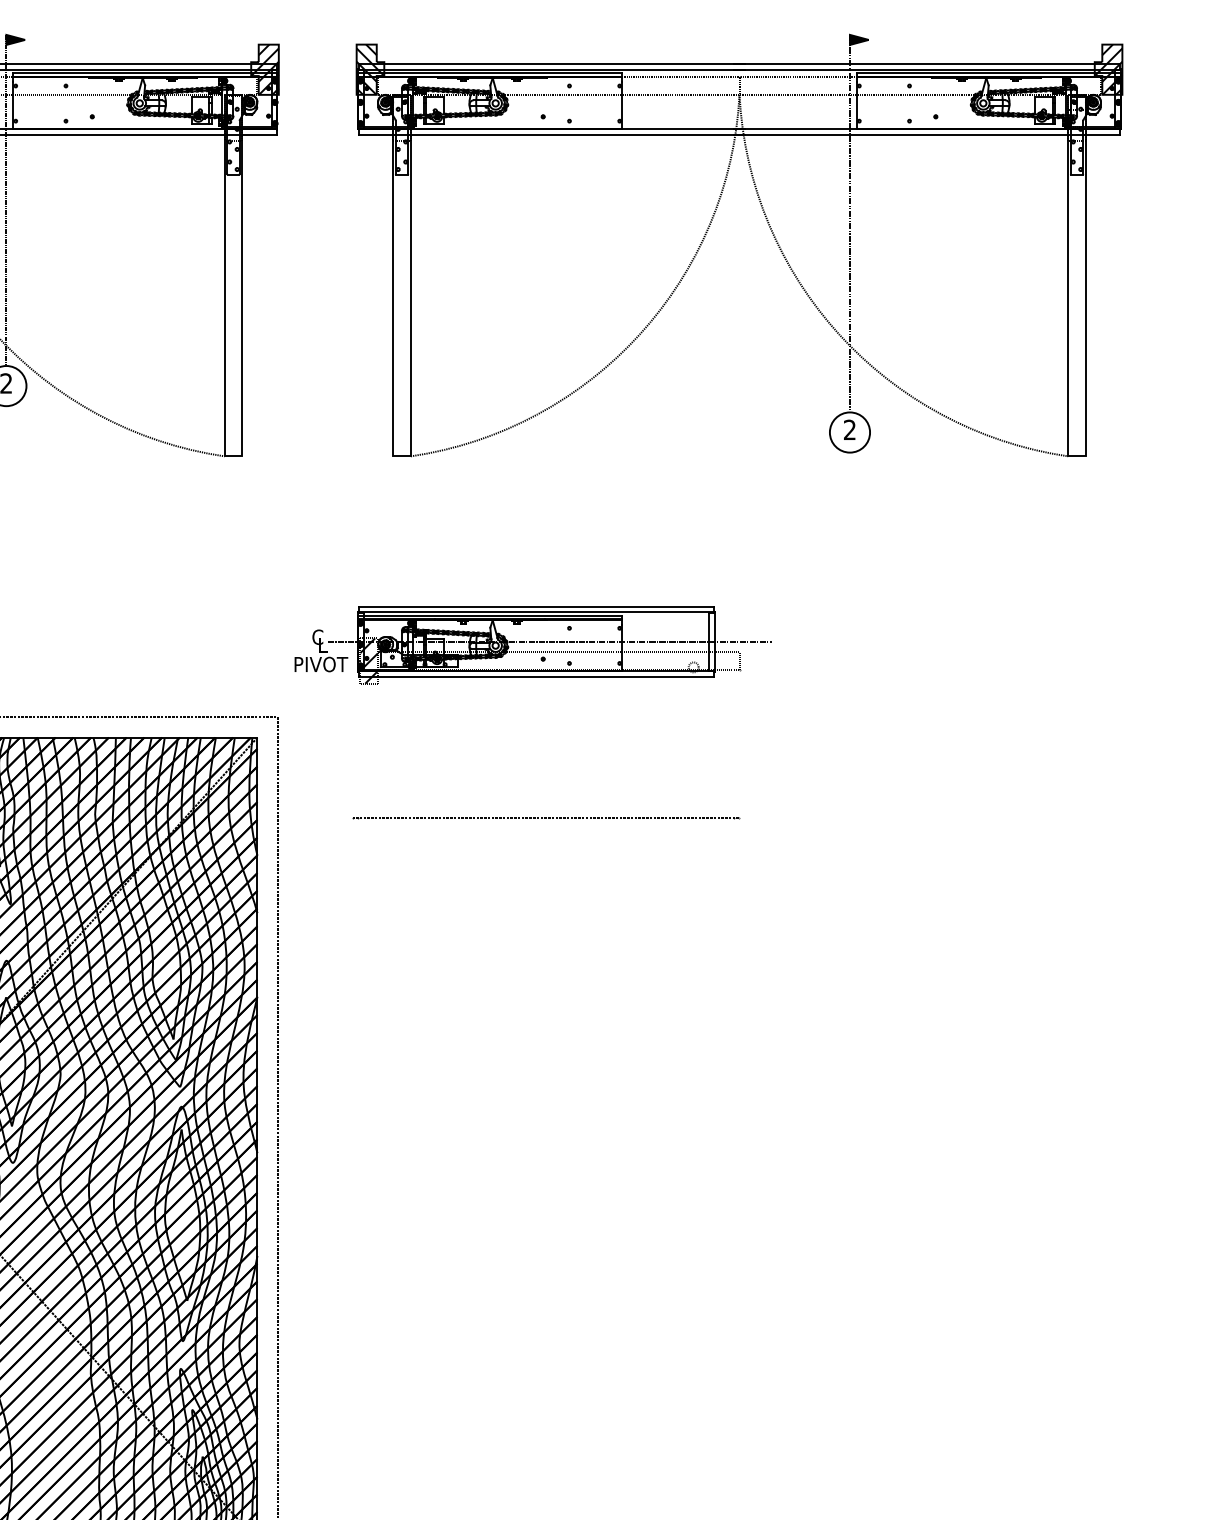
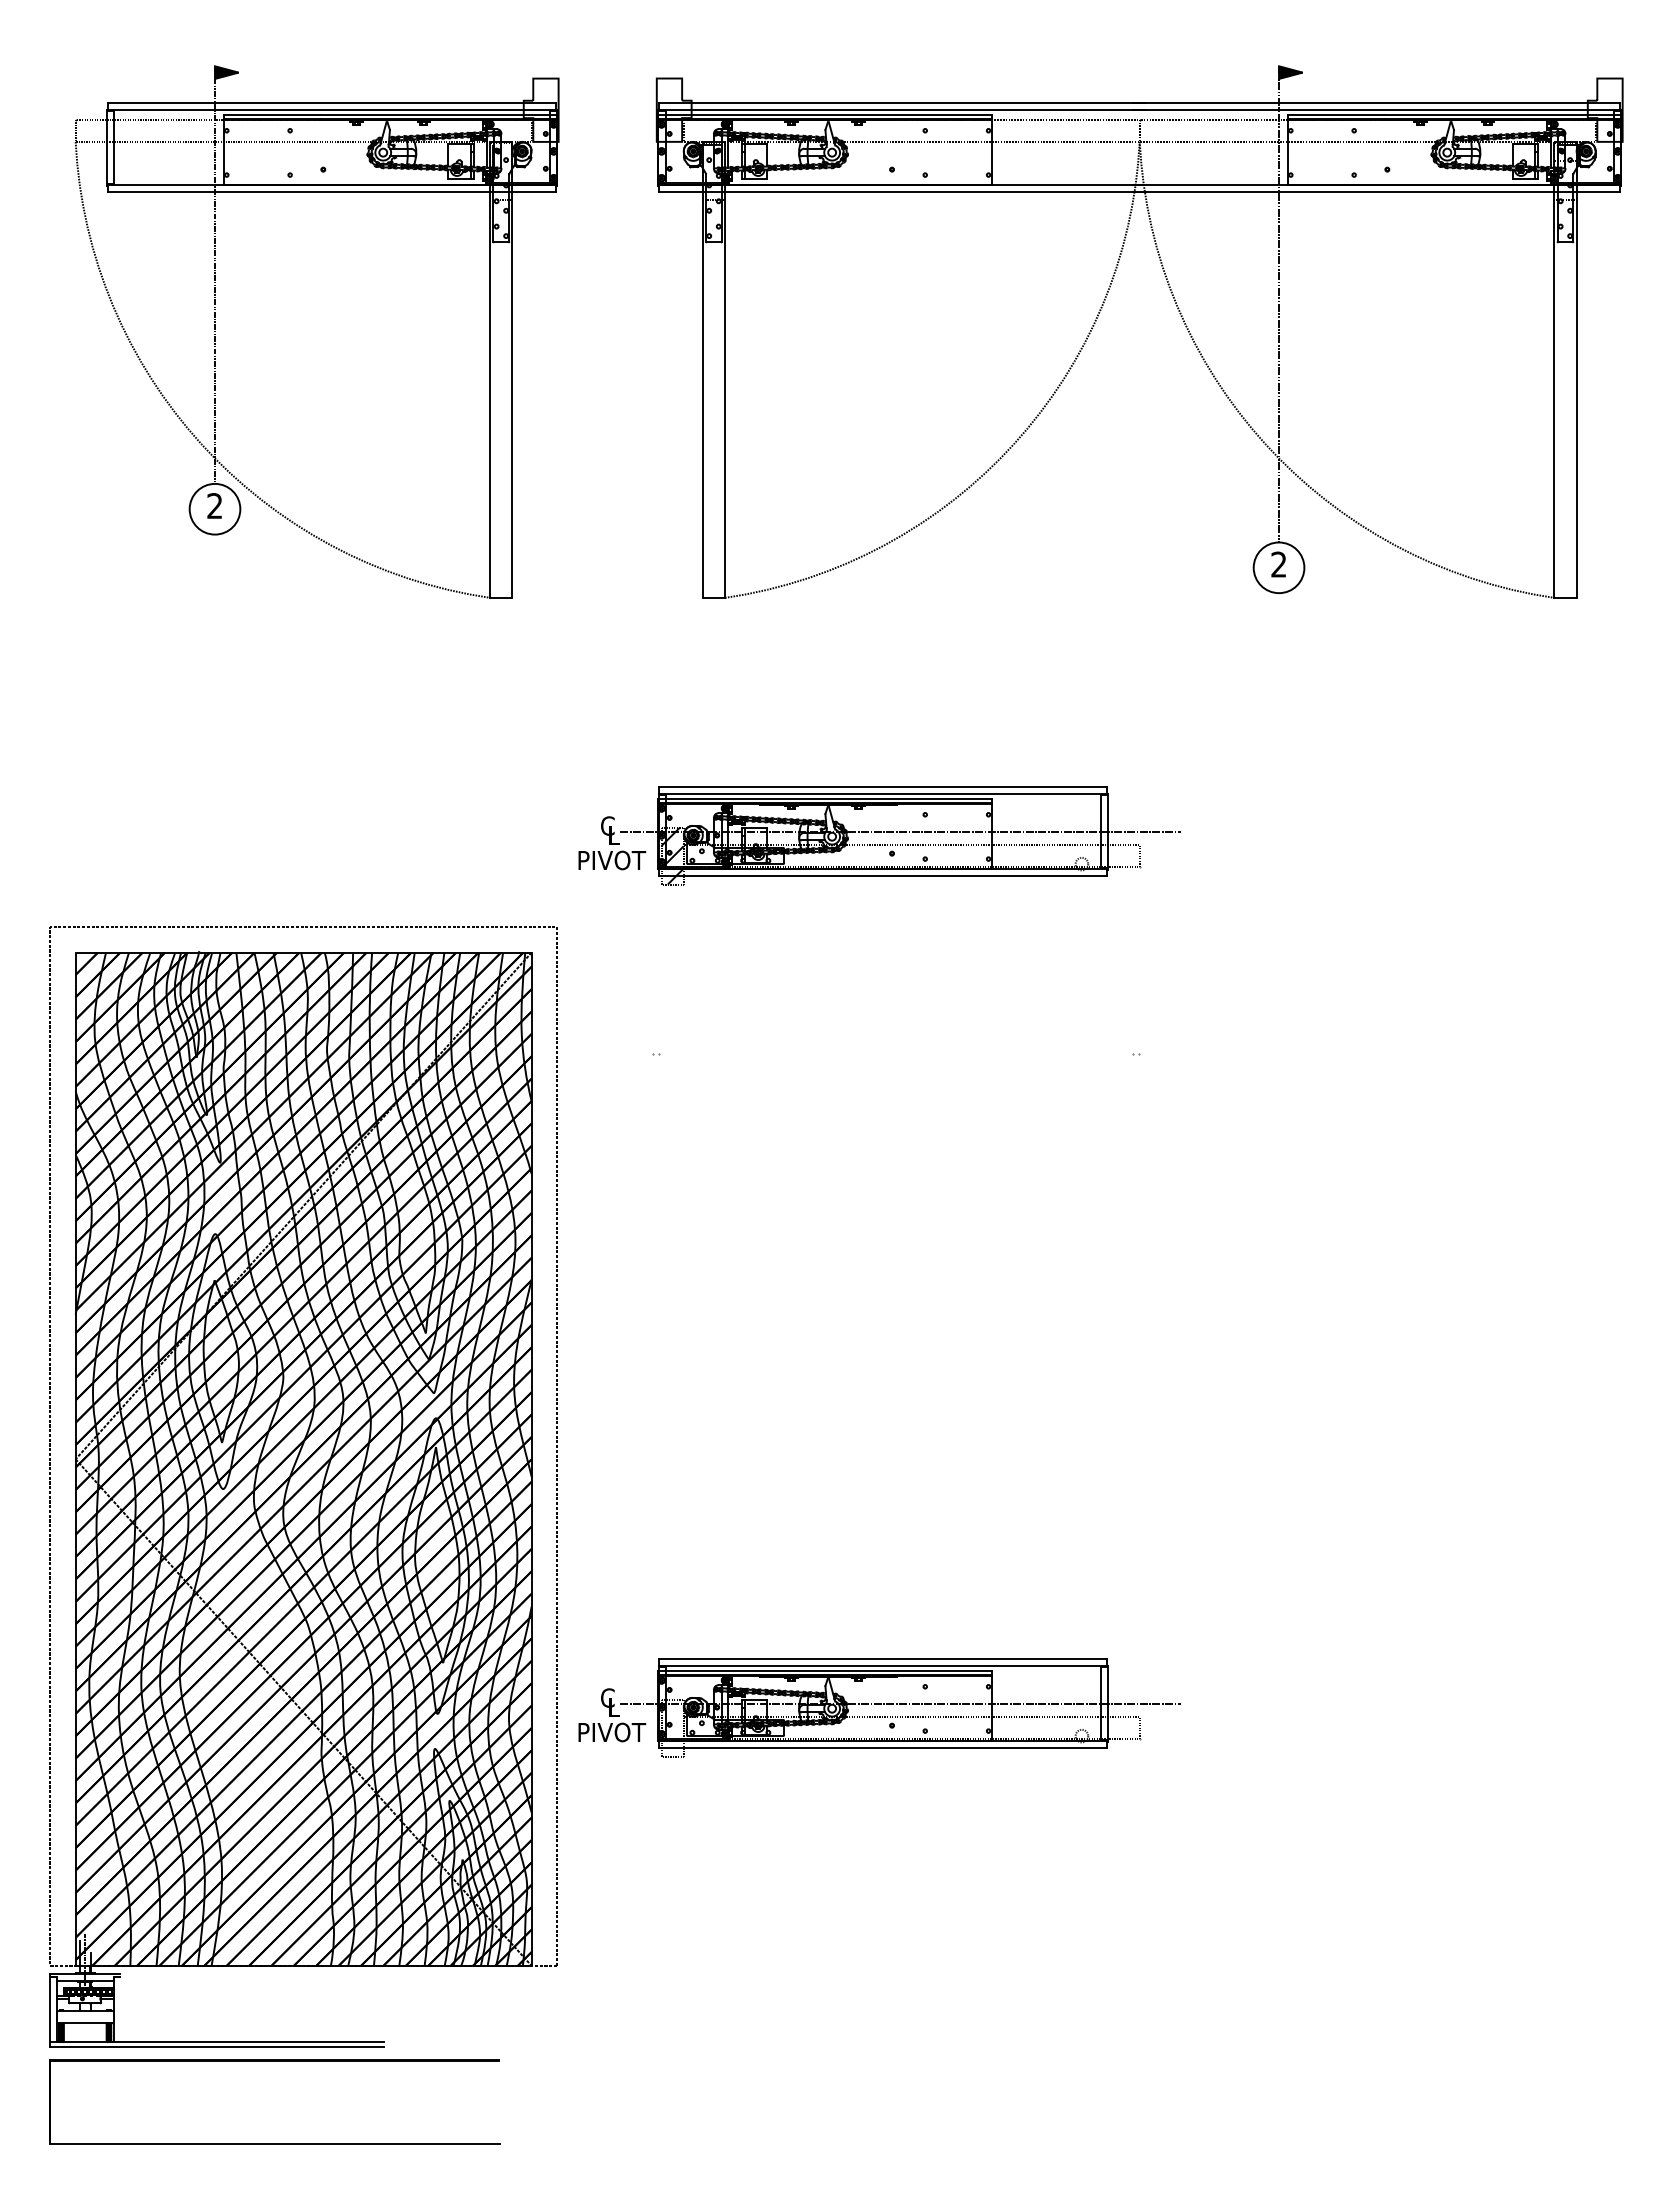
hatch: (264, 69) -> (540, 109), removed
hatch: (369, 69) -> (673, 109), removed
hatch: (1108, 69) -> (1604, 109), removed
line: (545, 817) -> (895, 1053), removed
part: (533, 1336) -> (879, 1707), added

